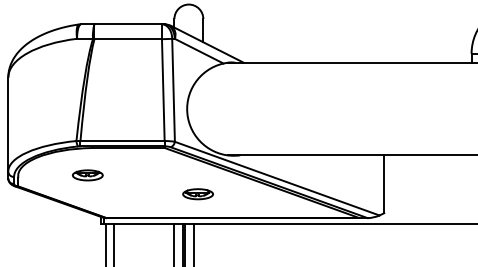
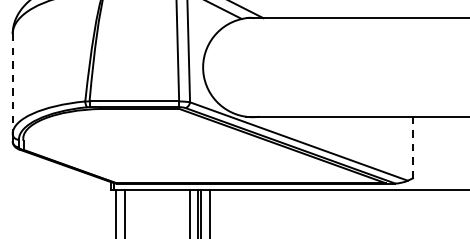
line: (8, 124) -> (12, 83), solid -> dashed
part: (87, 175) -> (97, 138), removed
line: (384, 184) -> (413, 147), solid -> dashed
part: (197, 194) -> (214, 158), removed

